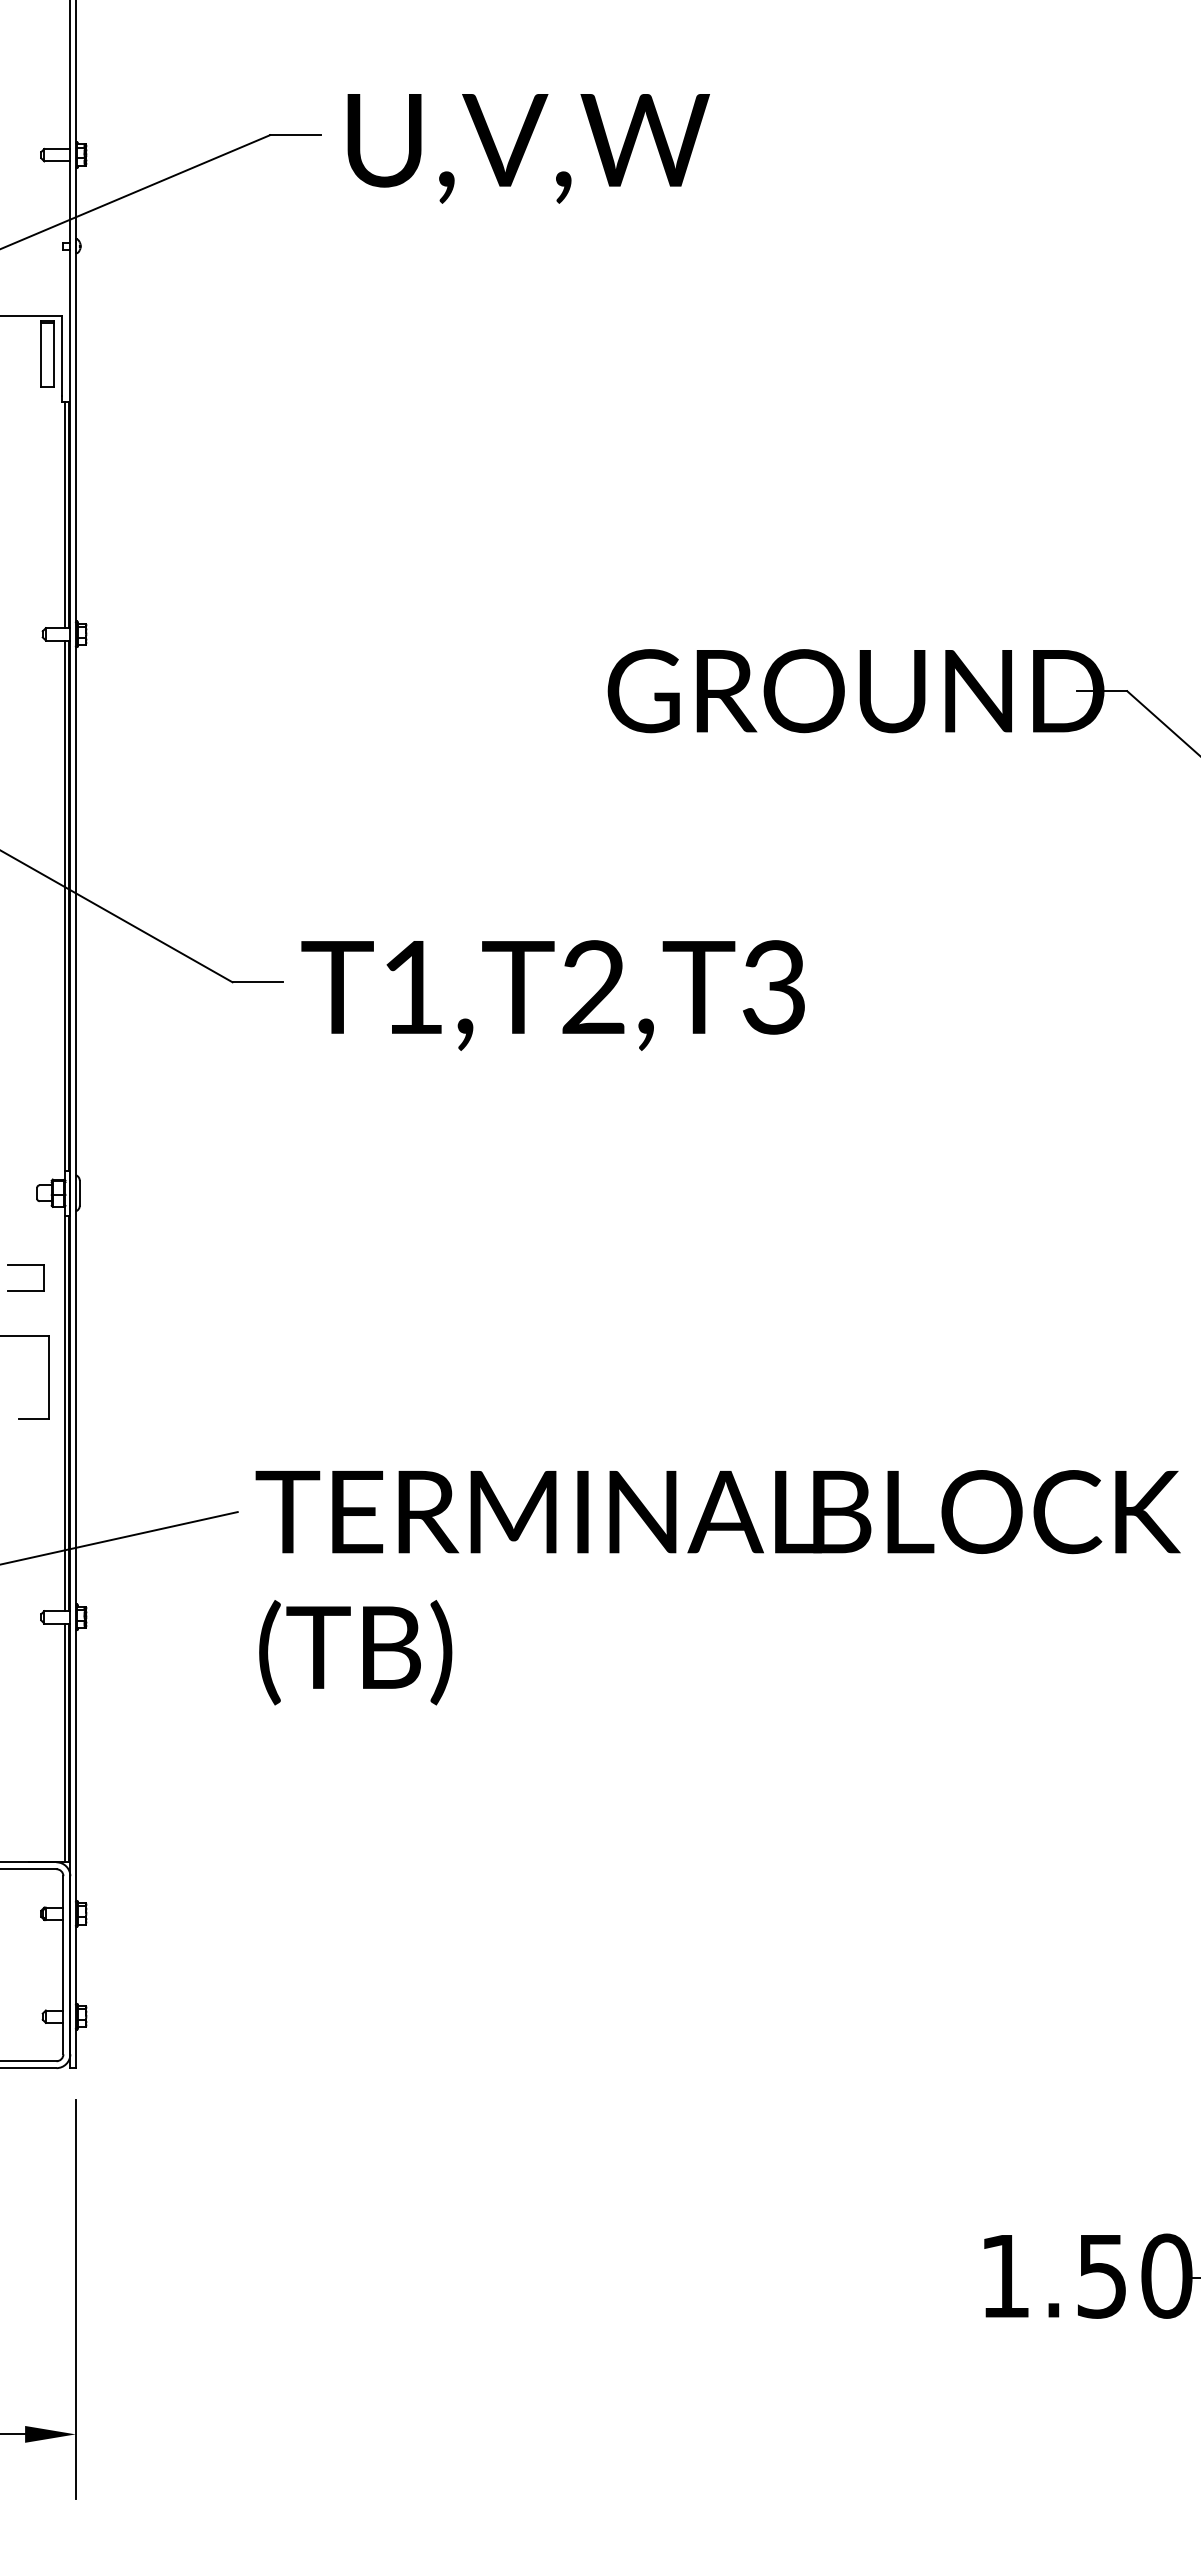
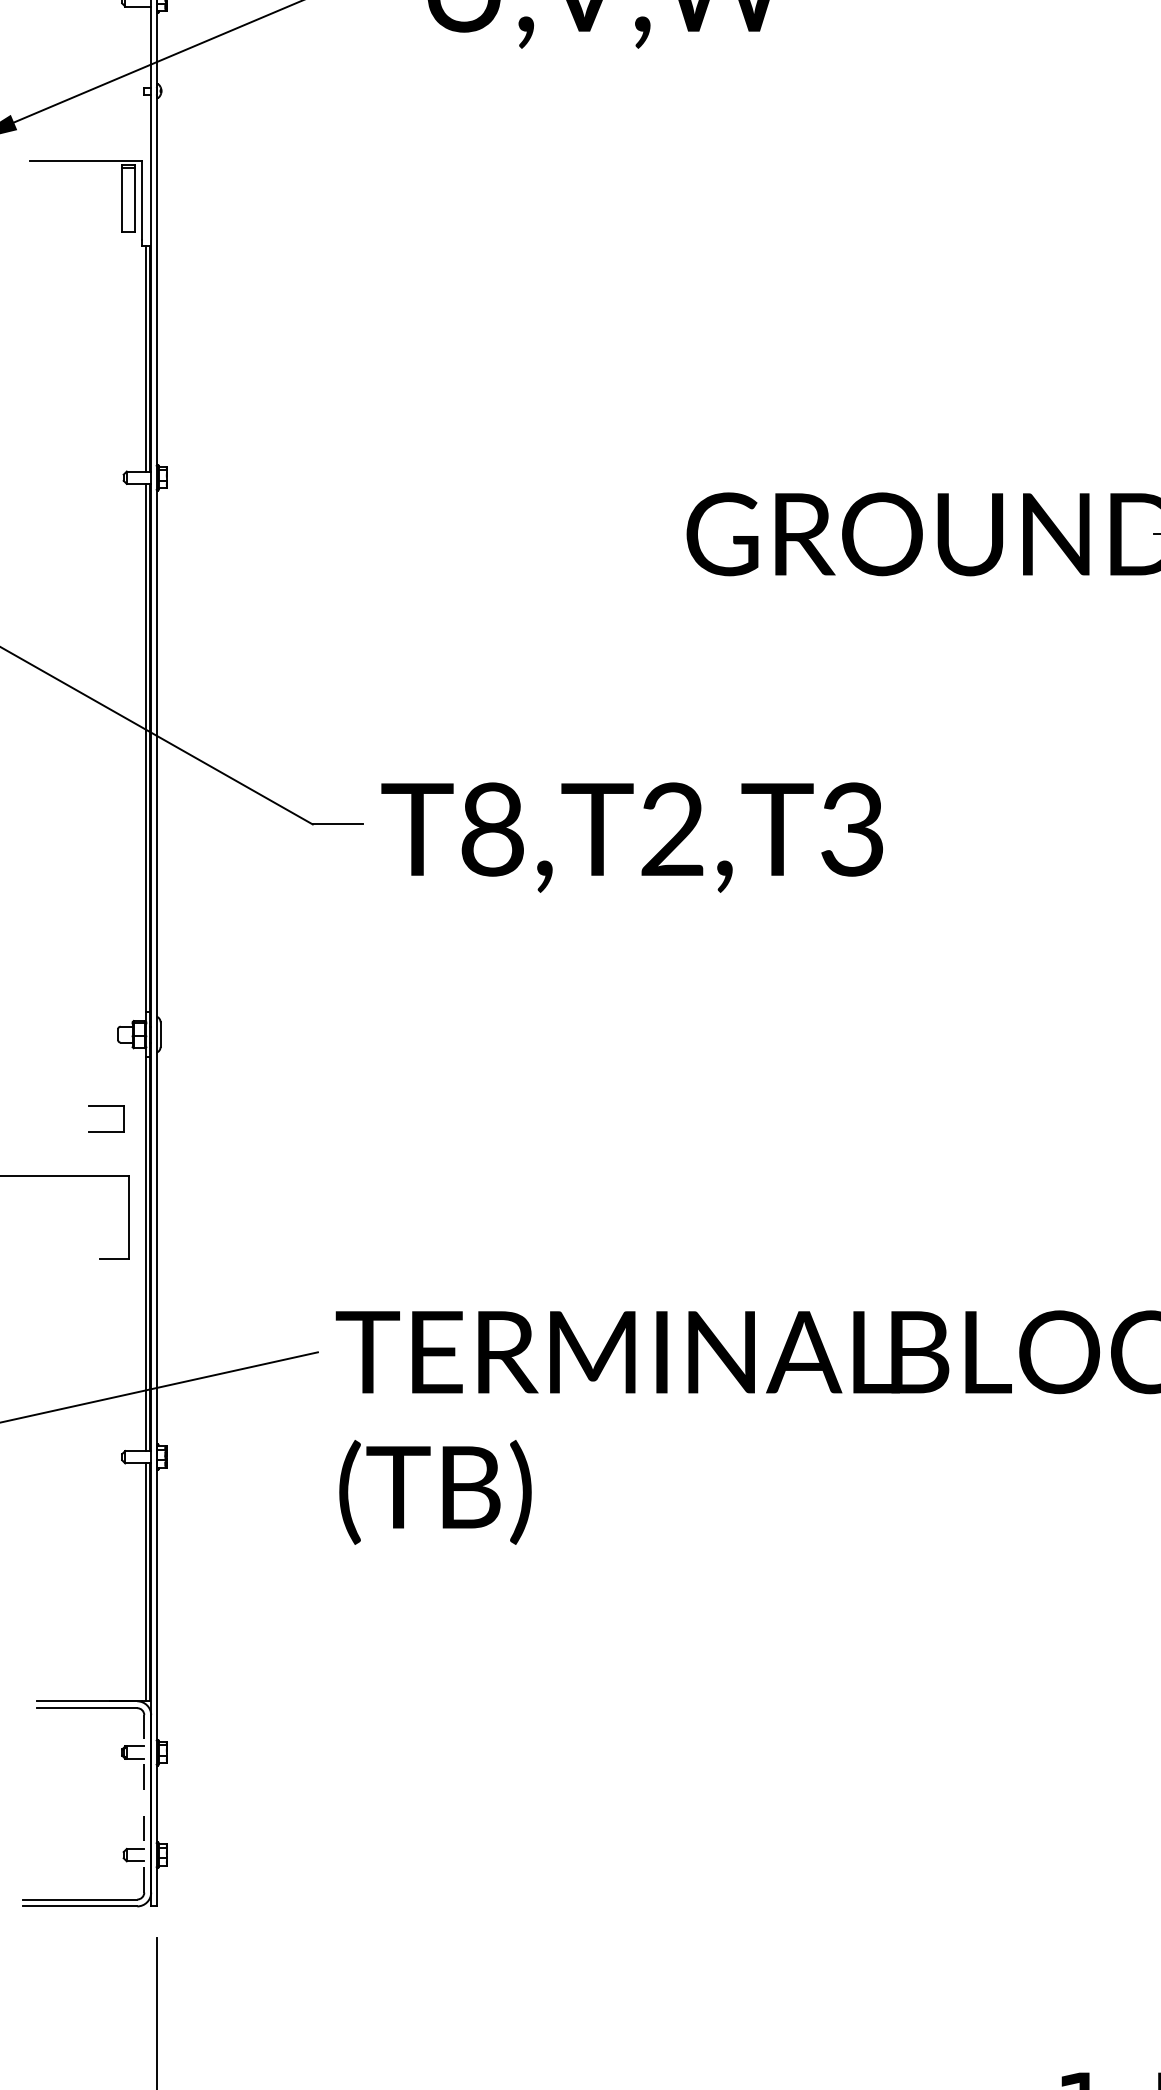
text: (413, 987) -> (493, 829), T1,T2,T3 -> T8,T2,T3
line: (63, 1964) -> (144, 1803), solid -> dashed

